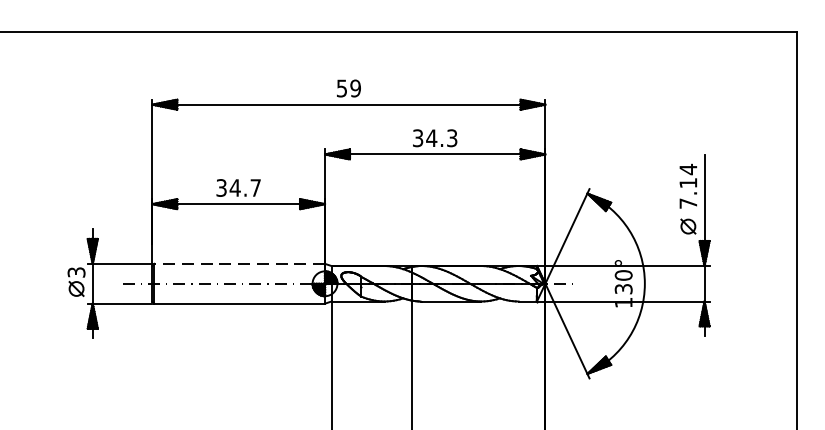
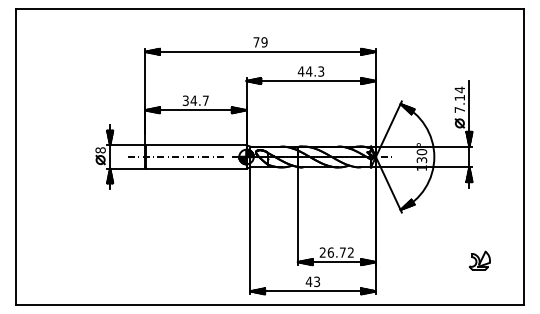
text: (341, 88) -> (256, 42), 59 -> 79
text: (416, 138) -> (300, 71), 34.3 -> 44.3
line: (238, 264) -> (195, 145), dashed -> solid
text: (76, 272) -> (100, 150), 3 -> 8

